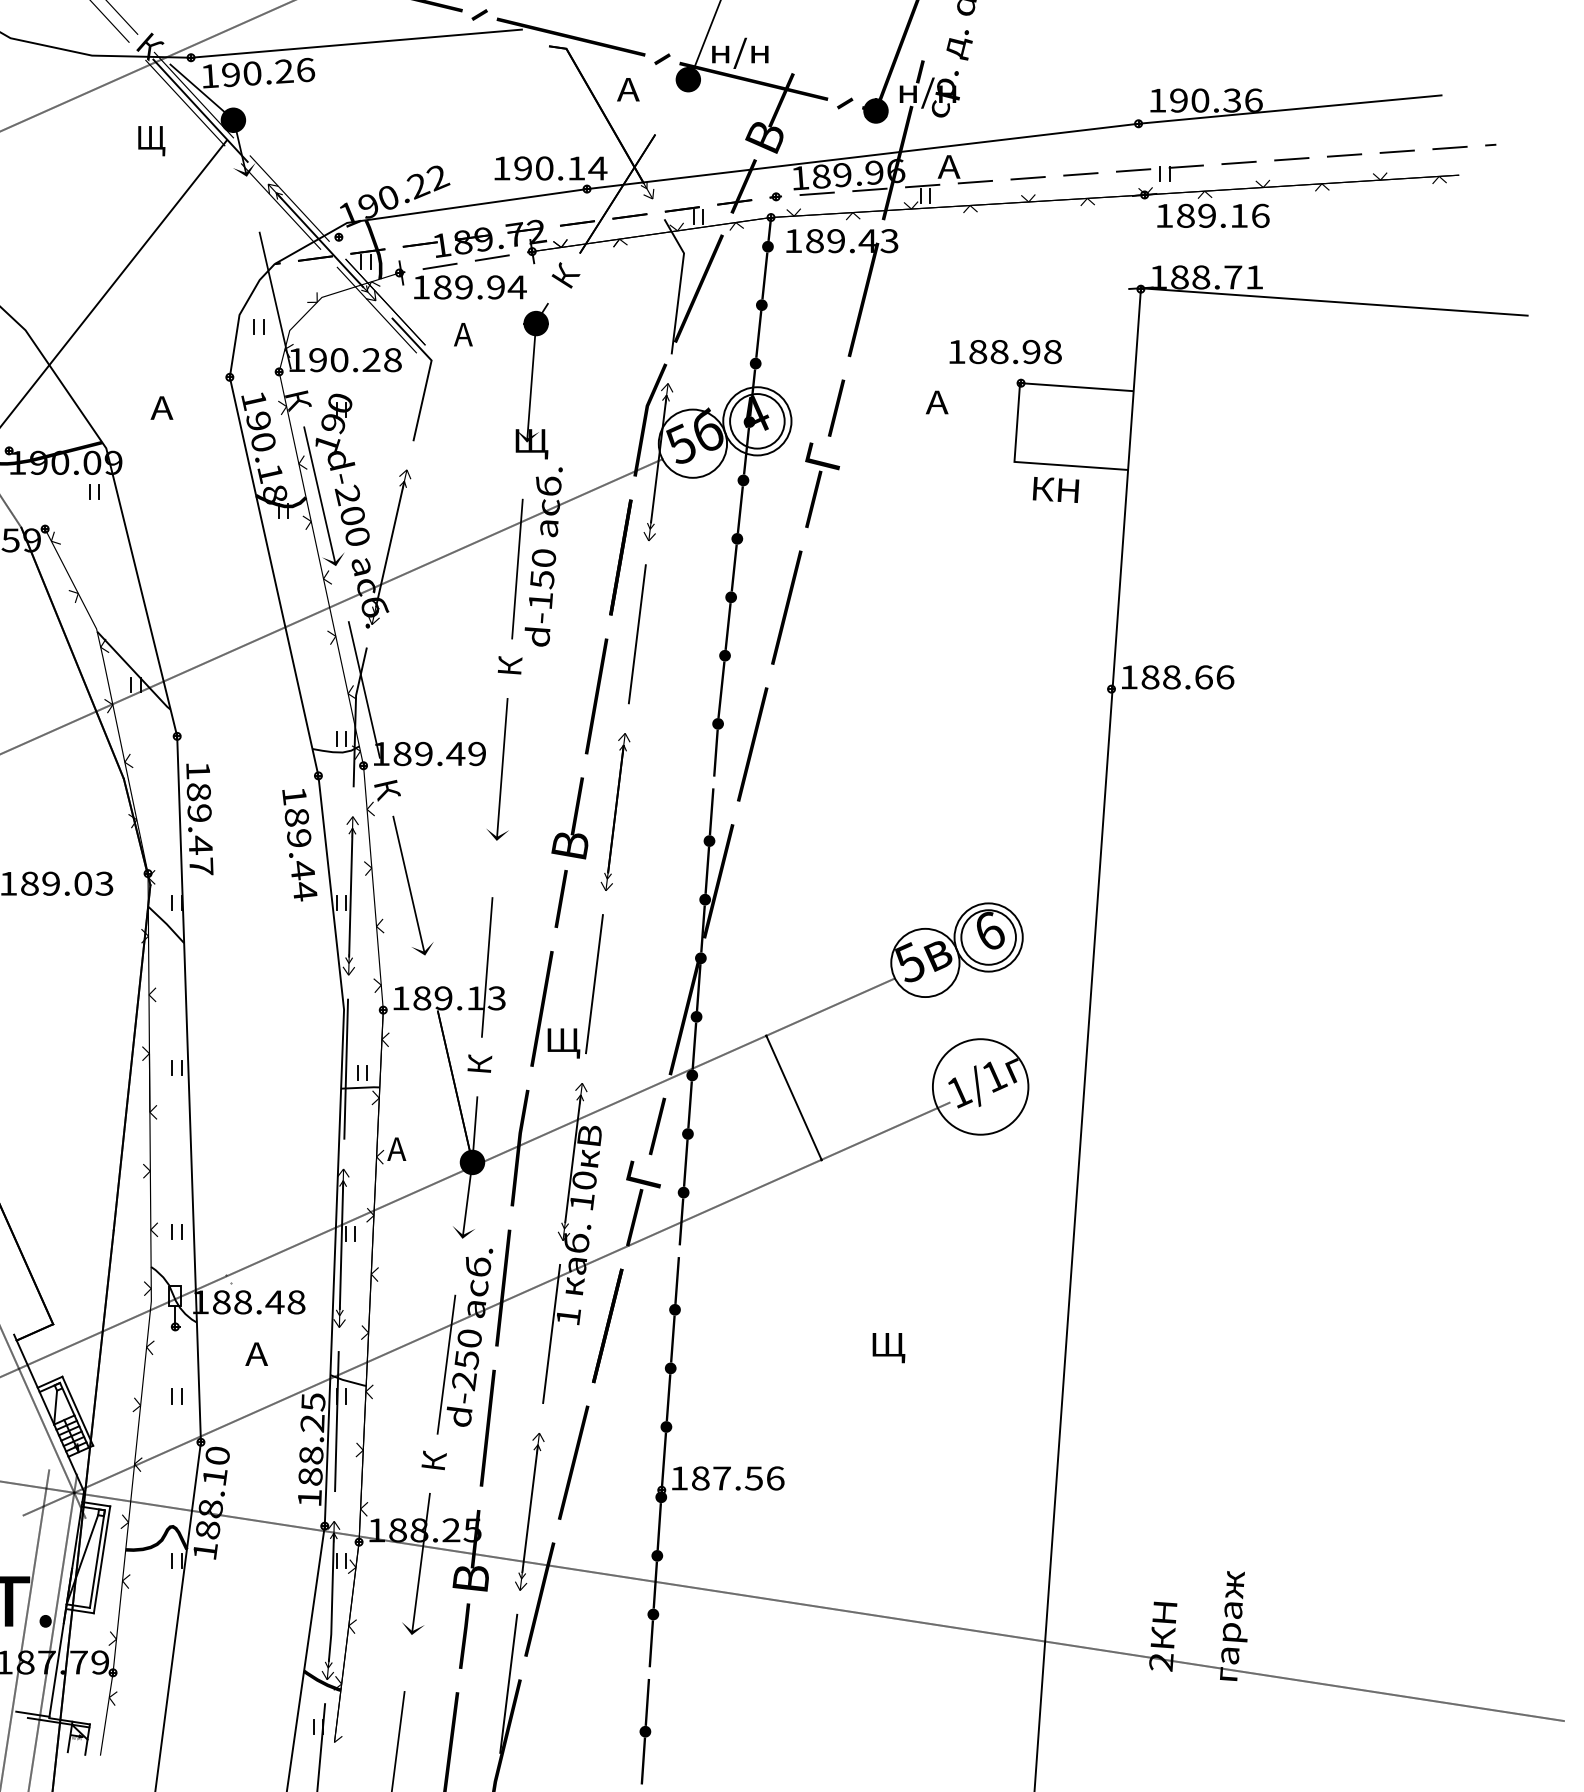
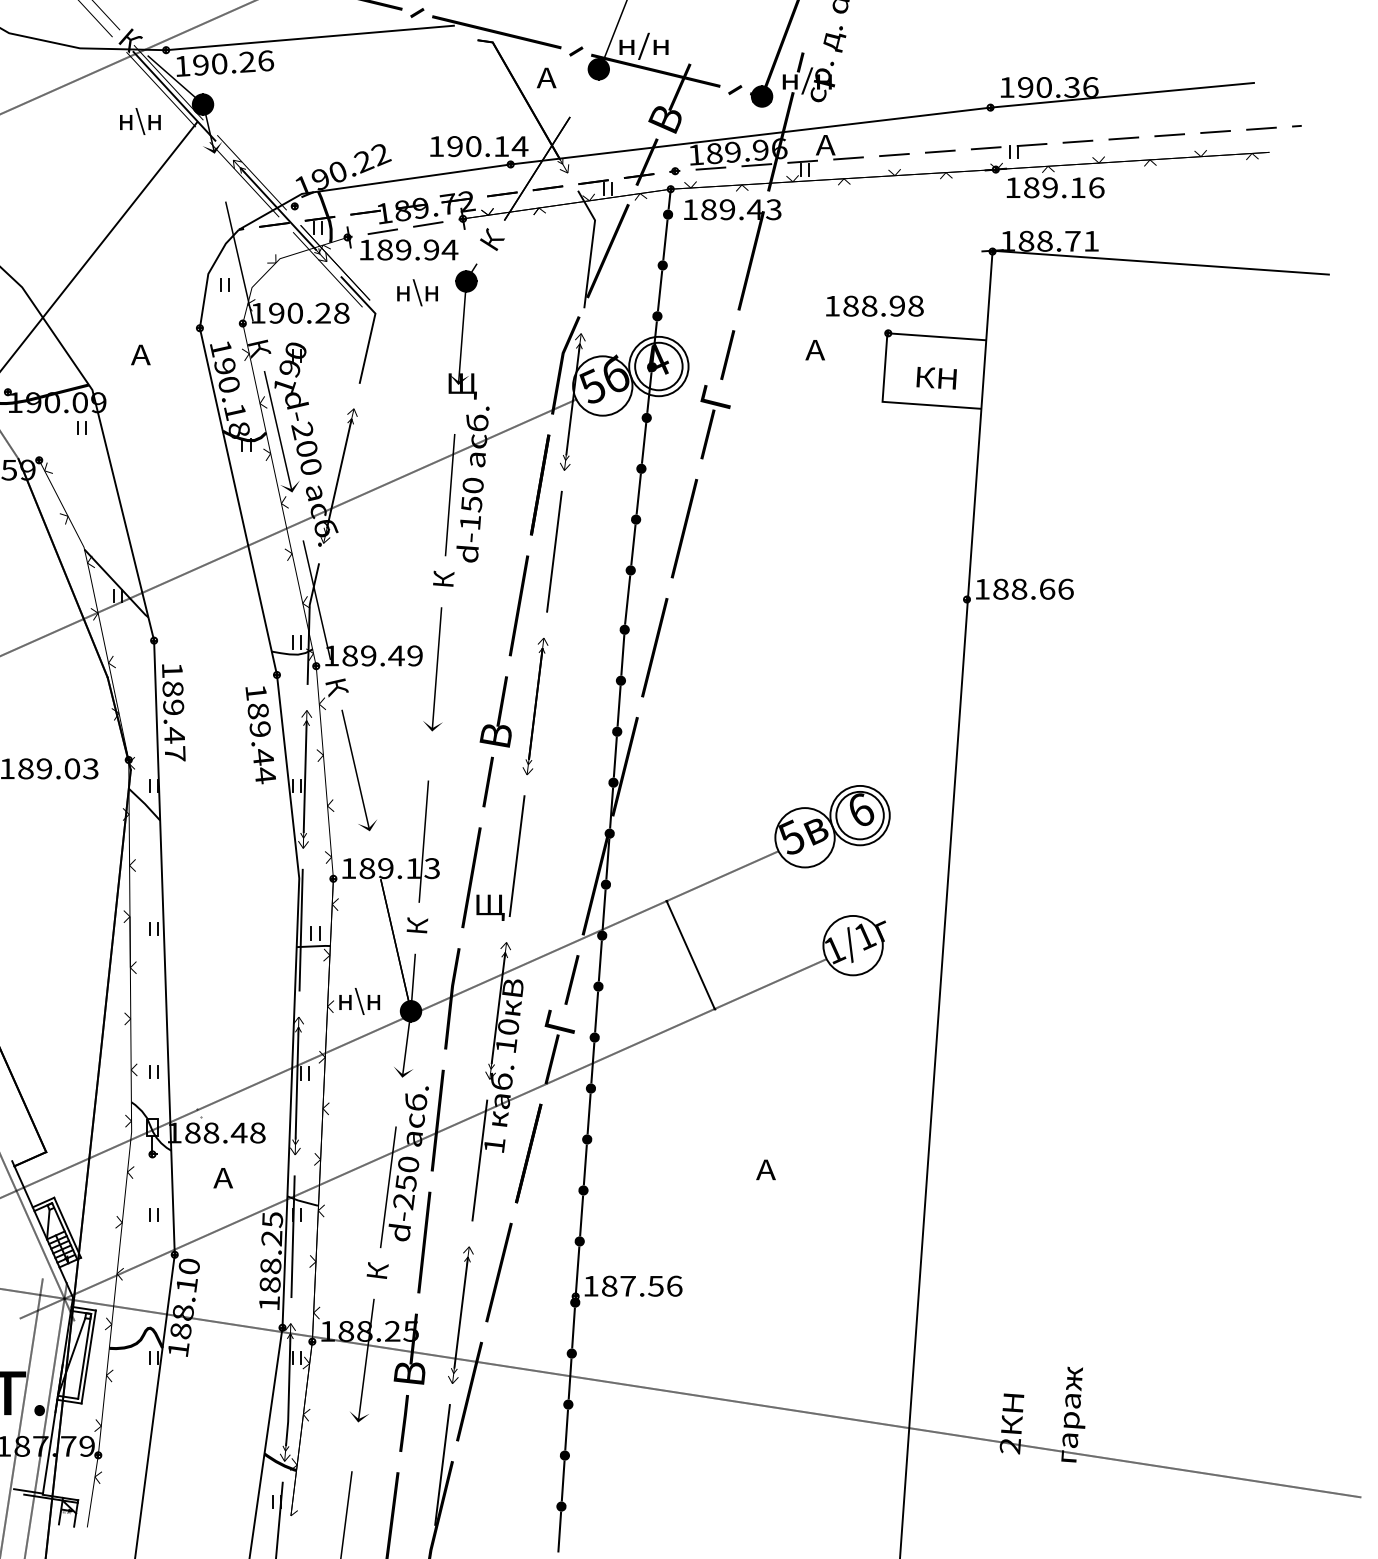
text: (161, 139) -> (140, 121), Щ -> н\н
text: (478, 336) -> (416, 292), А -> н\н
text: (1055, 490) -> (936, 378), moved
fill: (713, 782) -> (620, 680), added
circle: (979, 1086) -> (852, 945), size x0.71
text: (412, 1151) -> (358, 1001), А -> н\н
fill: (678, 1251) -> (590, 1088), added
text: (886, 1347) -> (771, 1172), Щ -> А
fill: (648, 1672) -> (564, 1455), added

